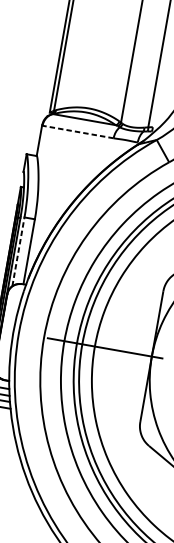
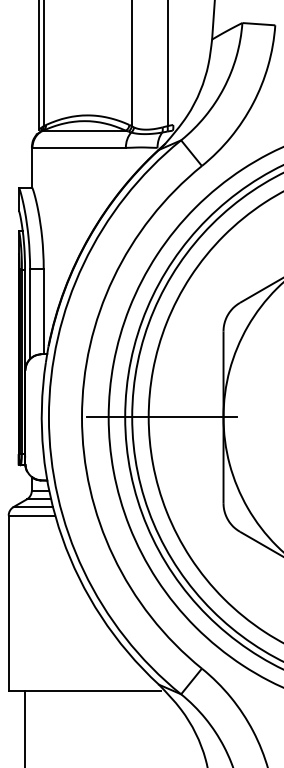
line: (78, 131) -> (79, 147), dashed -> solid
line: (18, 251) -> (30, 313), dashed -> solid

